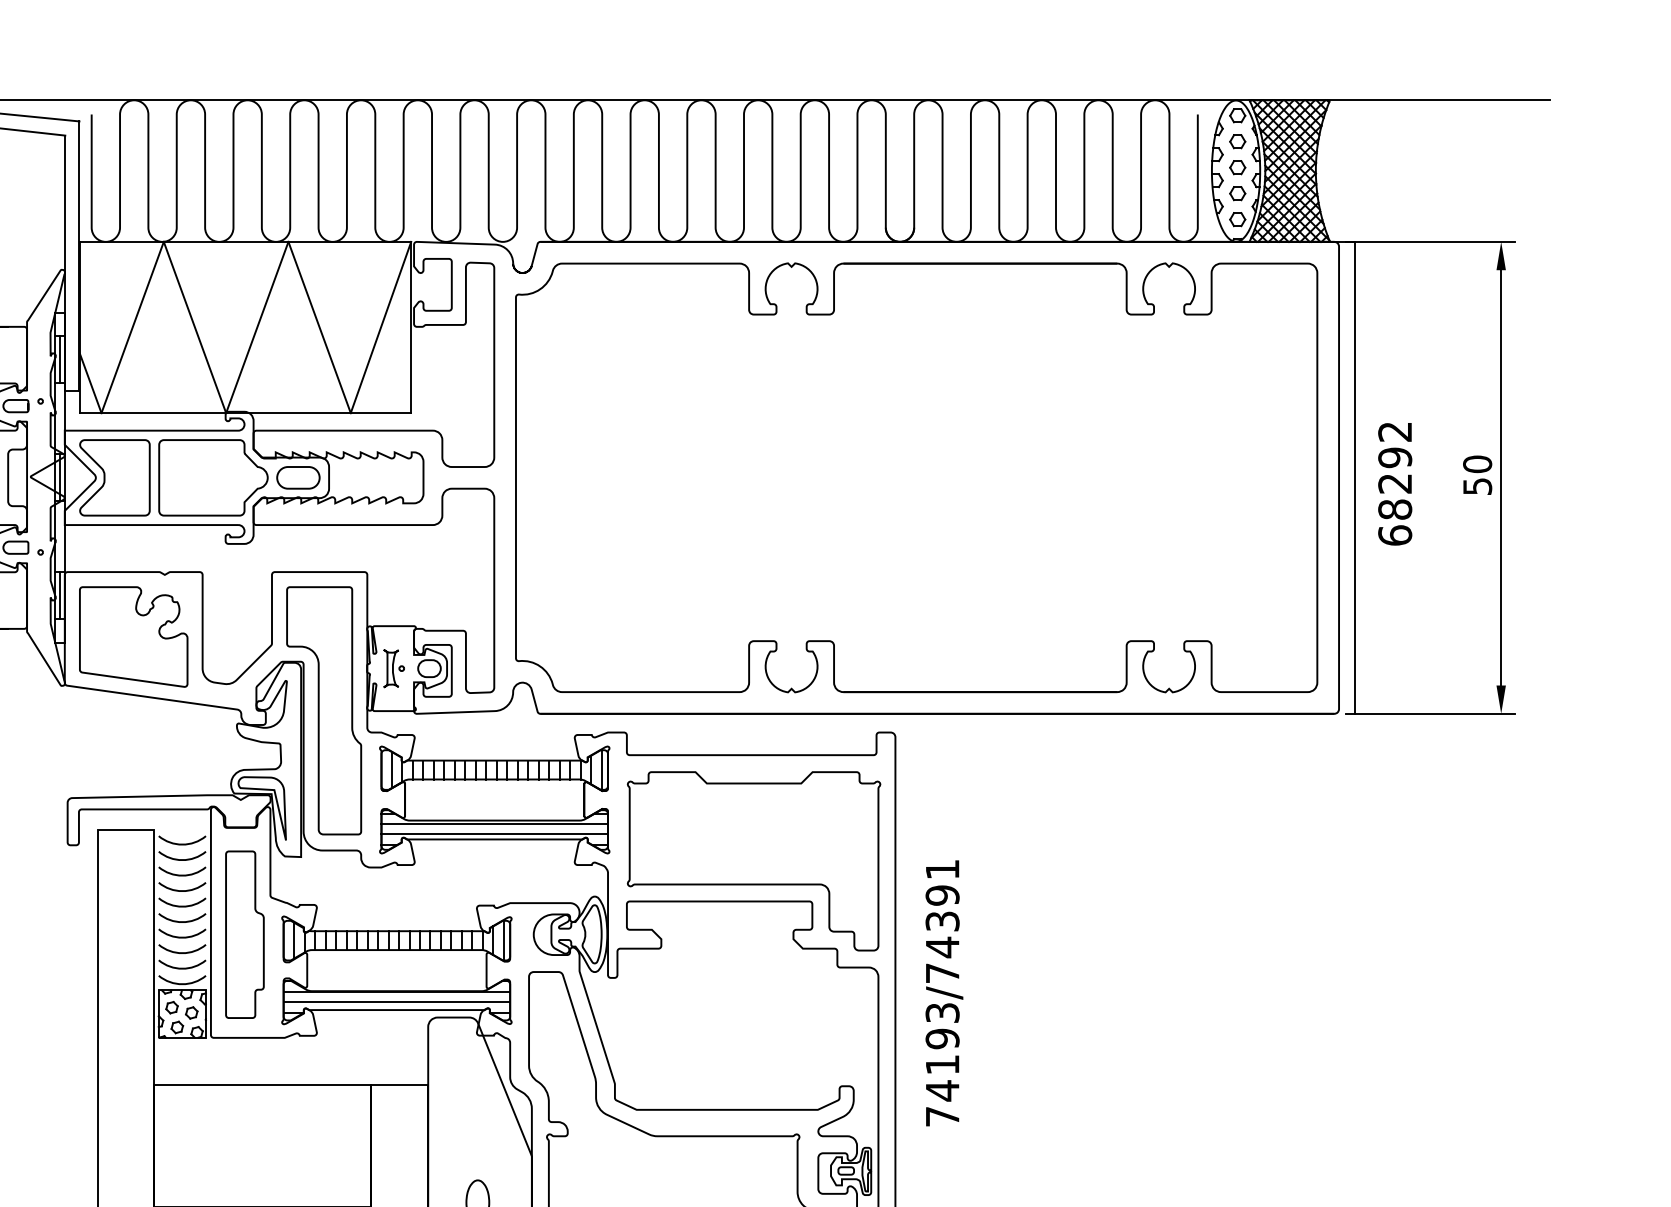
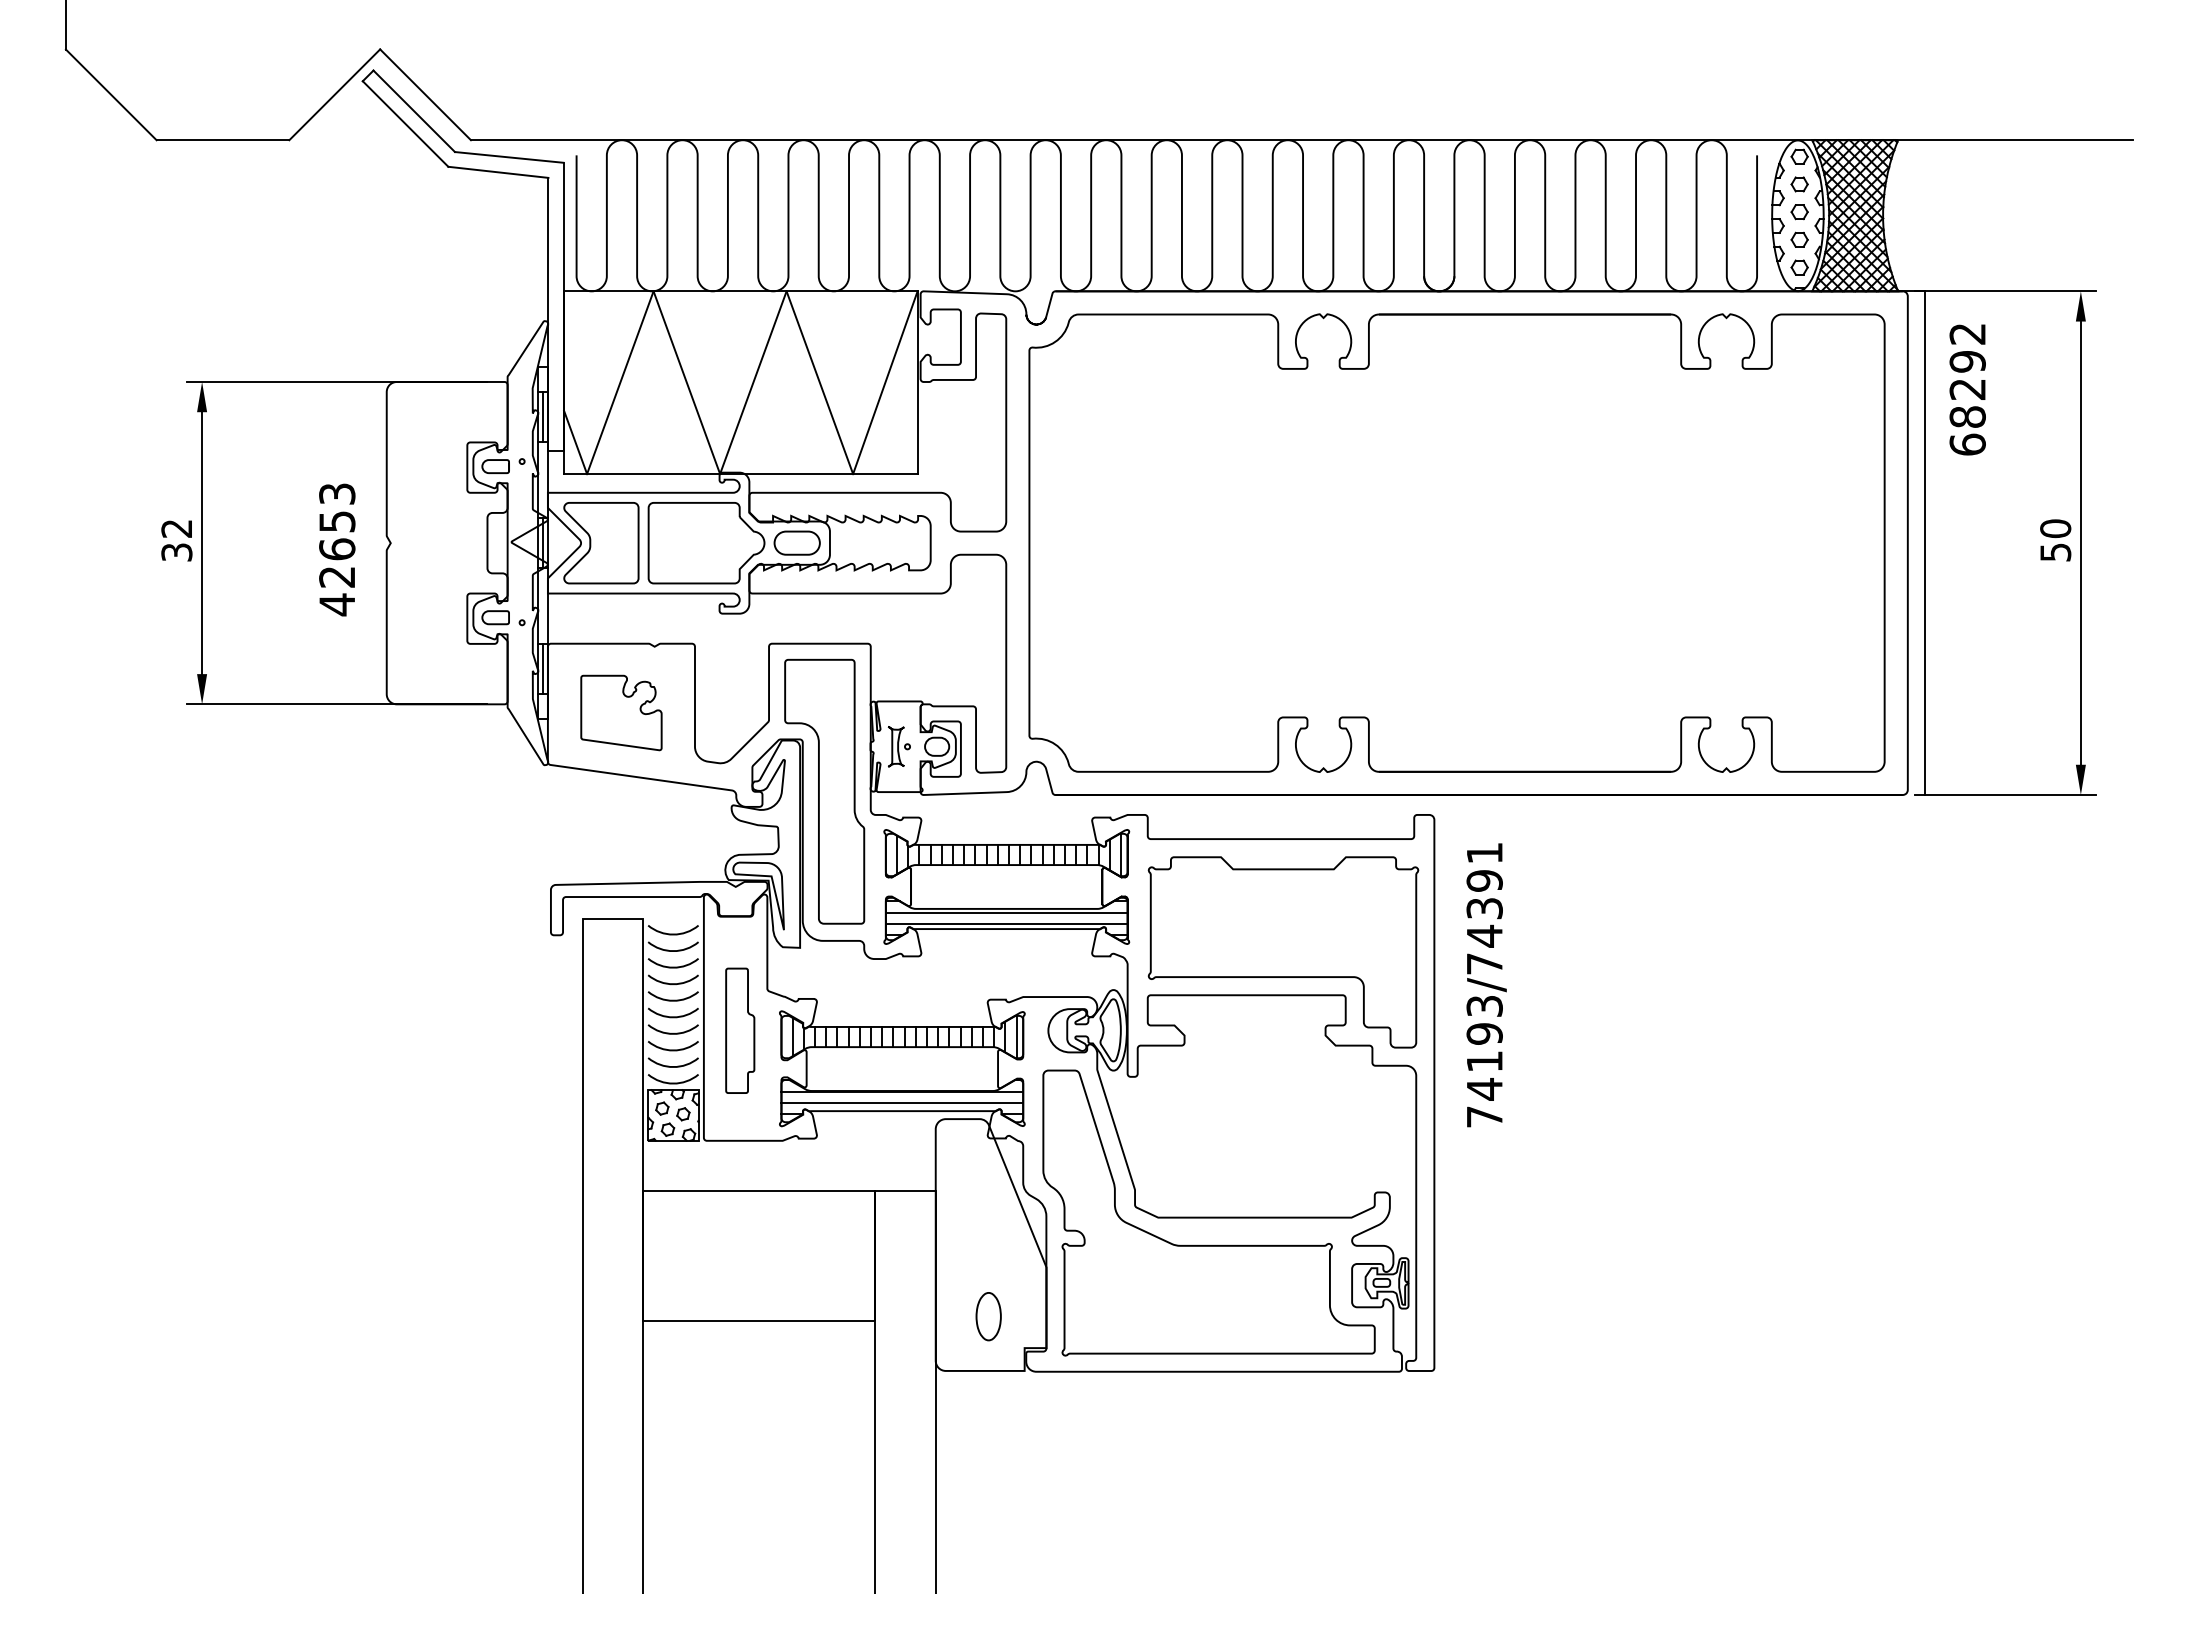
text: (1394, 483) -> (1967, 389), moved
part: (133, 636) -> (621, 712), size x0.7
part: (245, 934) -> (740, 1030), size x0.7
text: (944, 993) -> (1486, 985), moved

